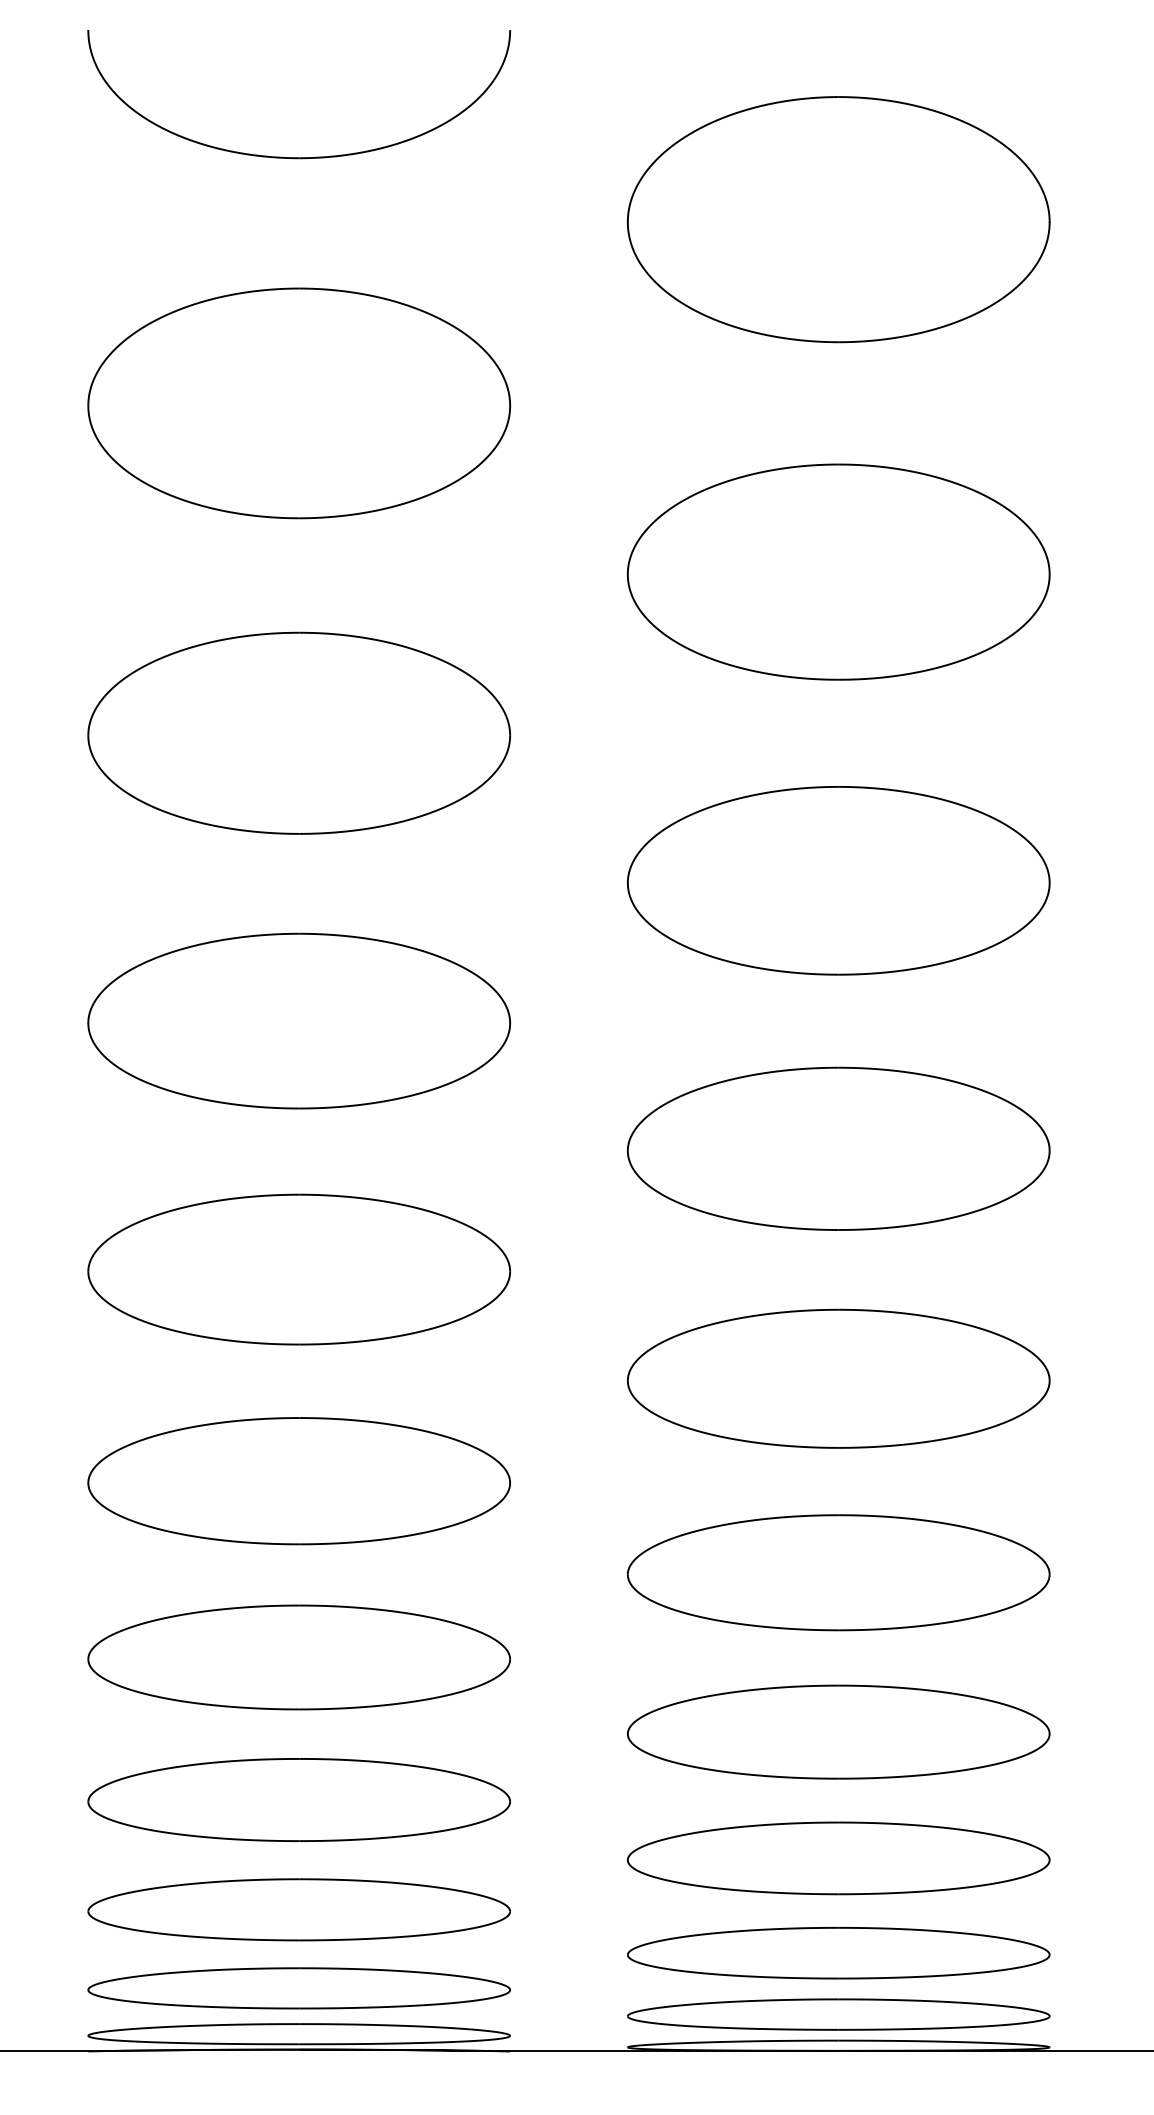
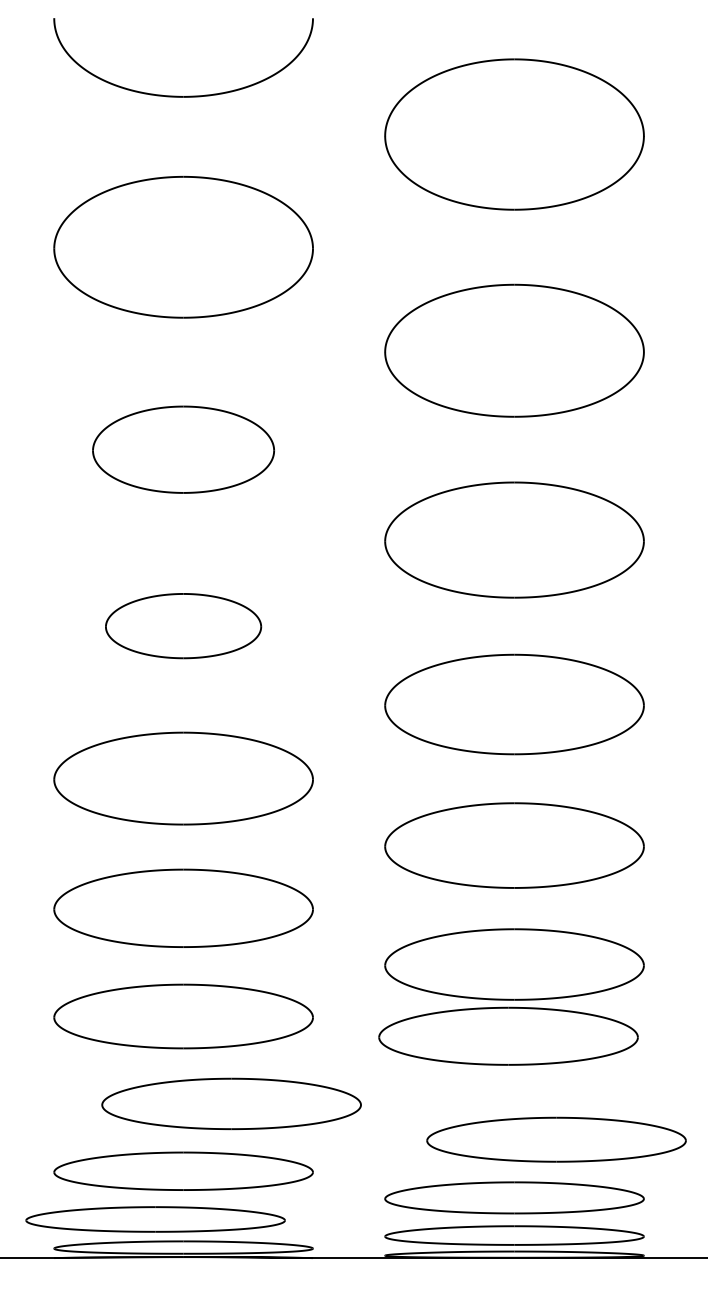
part: (299, 733) -> (183, 449), size x0.7
part: (299, 1020) -> (183, 625), size x0.6
part: (838, 1730) -> (508, 1035), moved
part: (299, 1799) -> (231, 1103), moved
part: (838, 1857) -> (556, 1139), moved
part: (299, 1988) -> (155, 1219), moved

